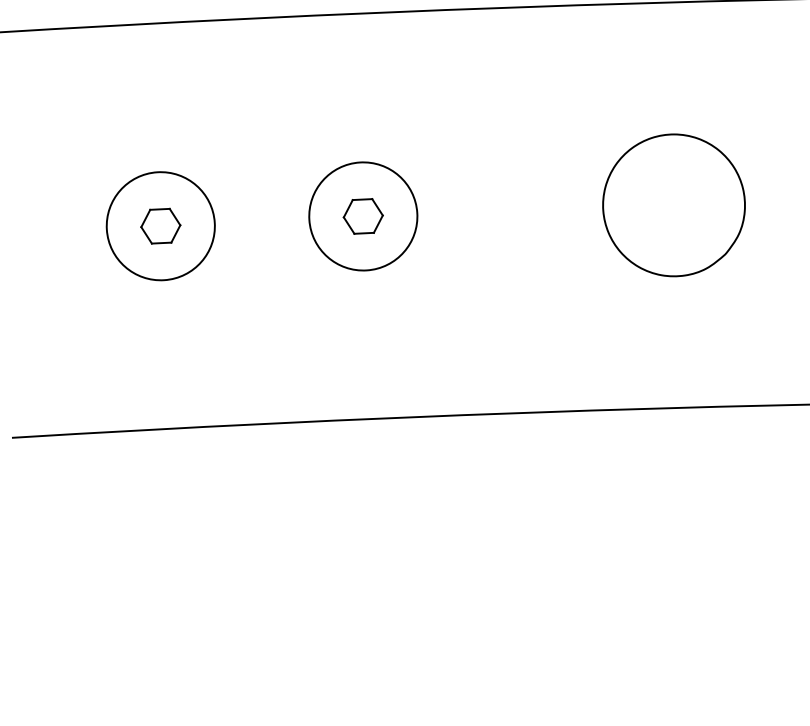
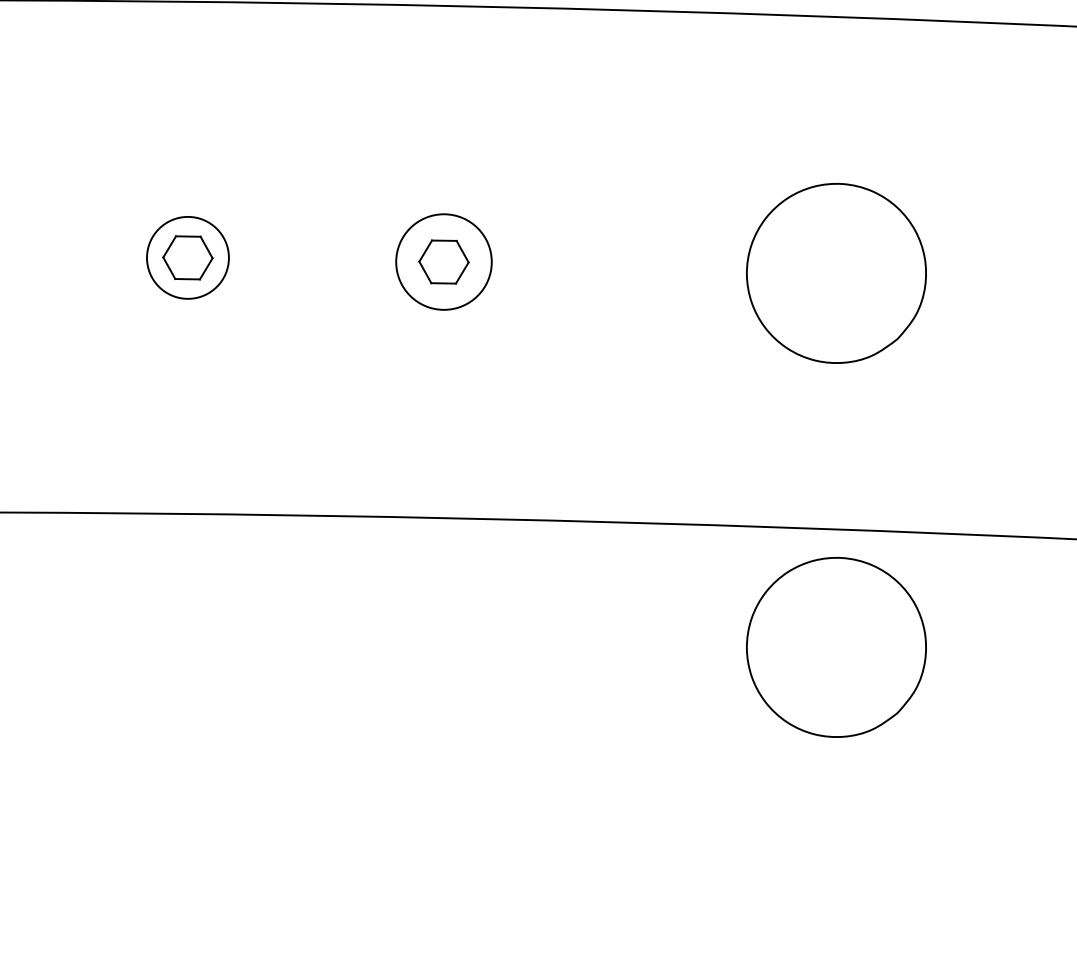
circle: (362, 216) -> (443, 261), size x0.7
circle: (160, 225) -> (187, 257), size x0.6
part: (693, 500) -> (836, 647), added

